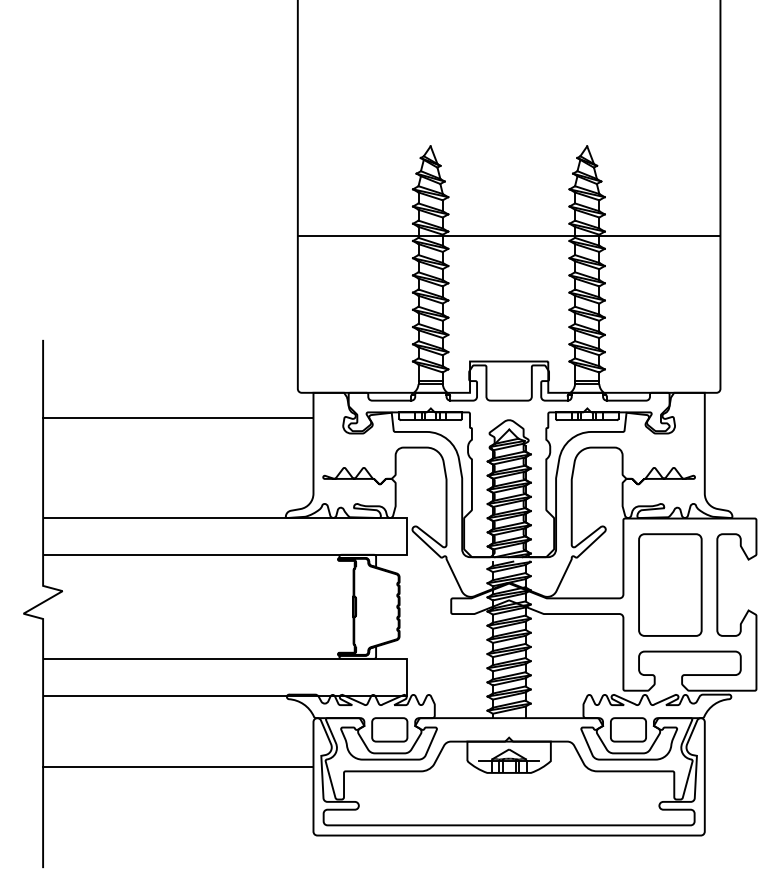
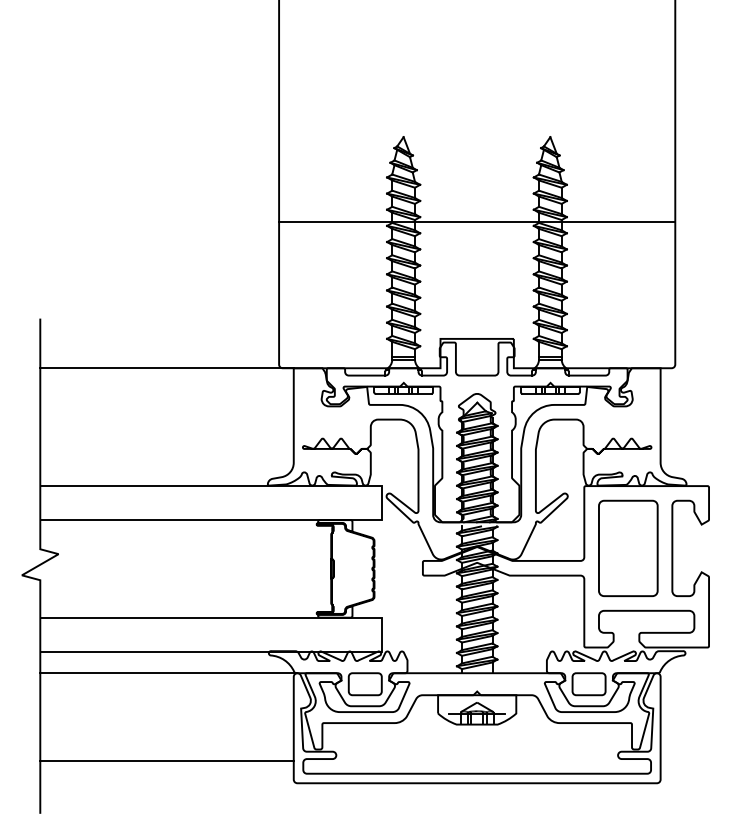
line: (177, 418) -> (166, 368), moved
line: (179, 718) -> (168, 673), added
line: (177, 767) -> (166, 761), moved

